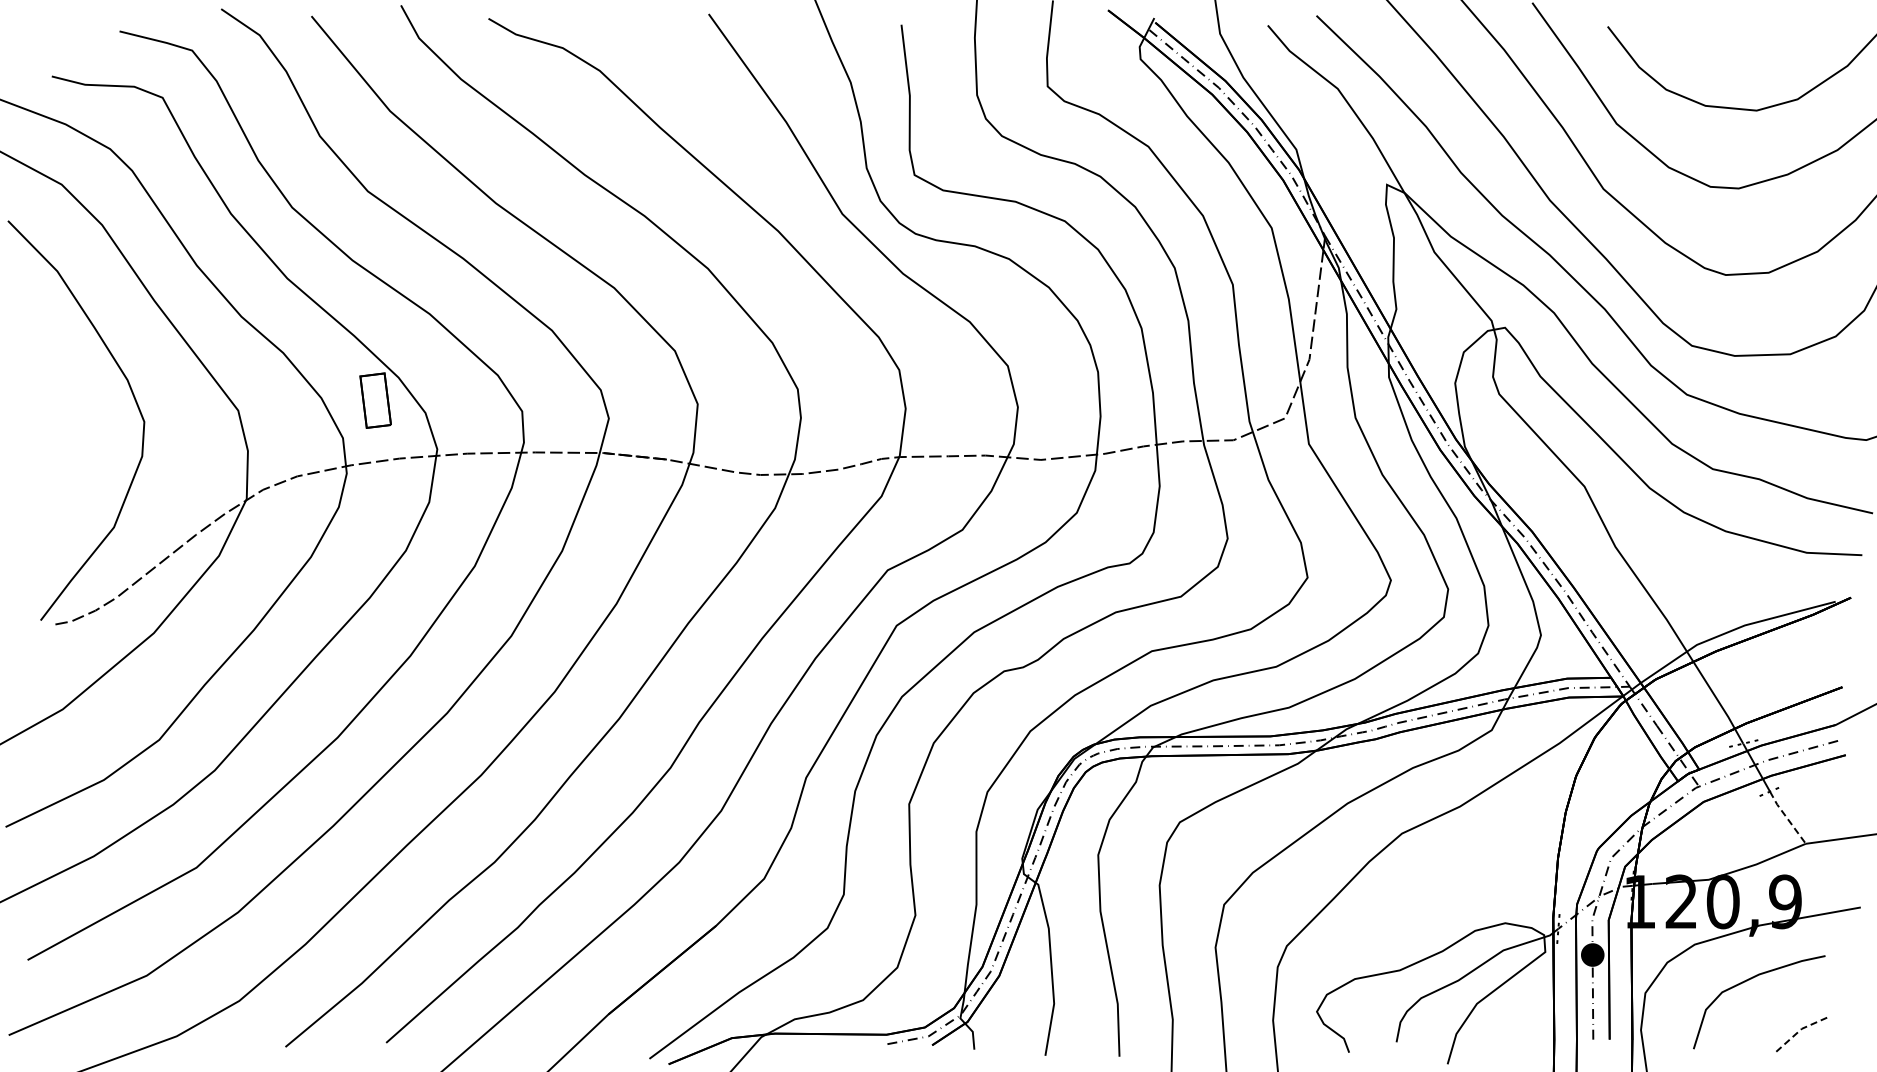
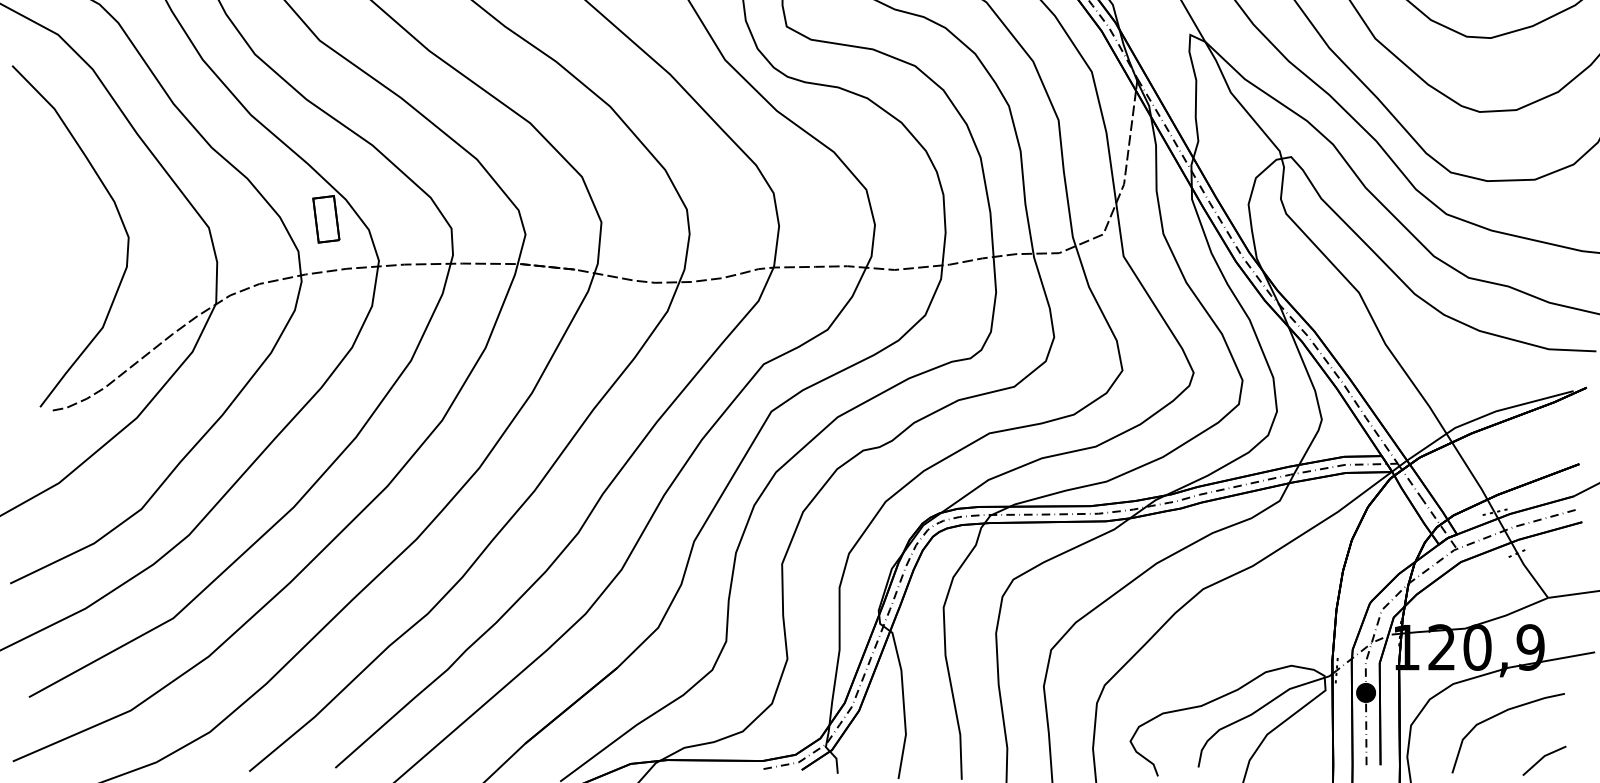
line: (1787, 818) -> (1532, 576), dashed -> solid
line: (1799, 1030) -> (1542, 757), dashed -> solid

